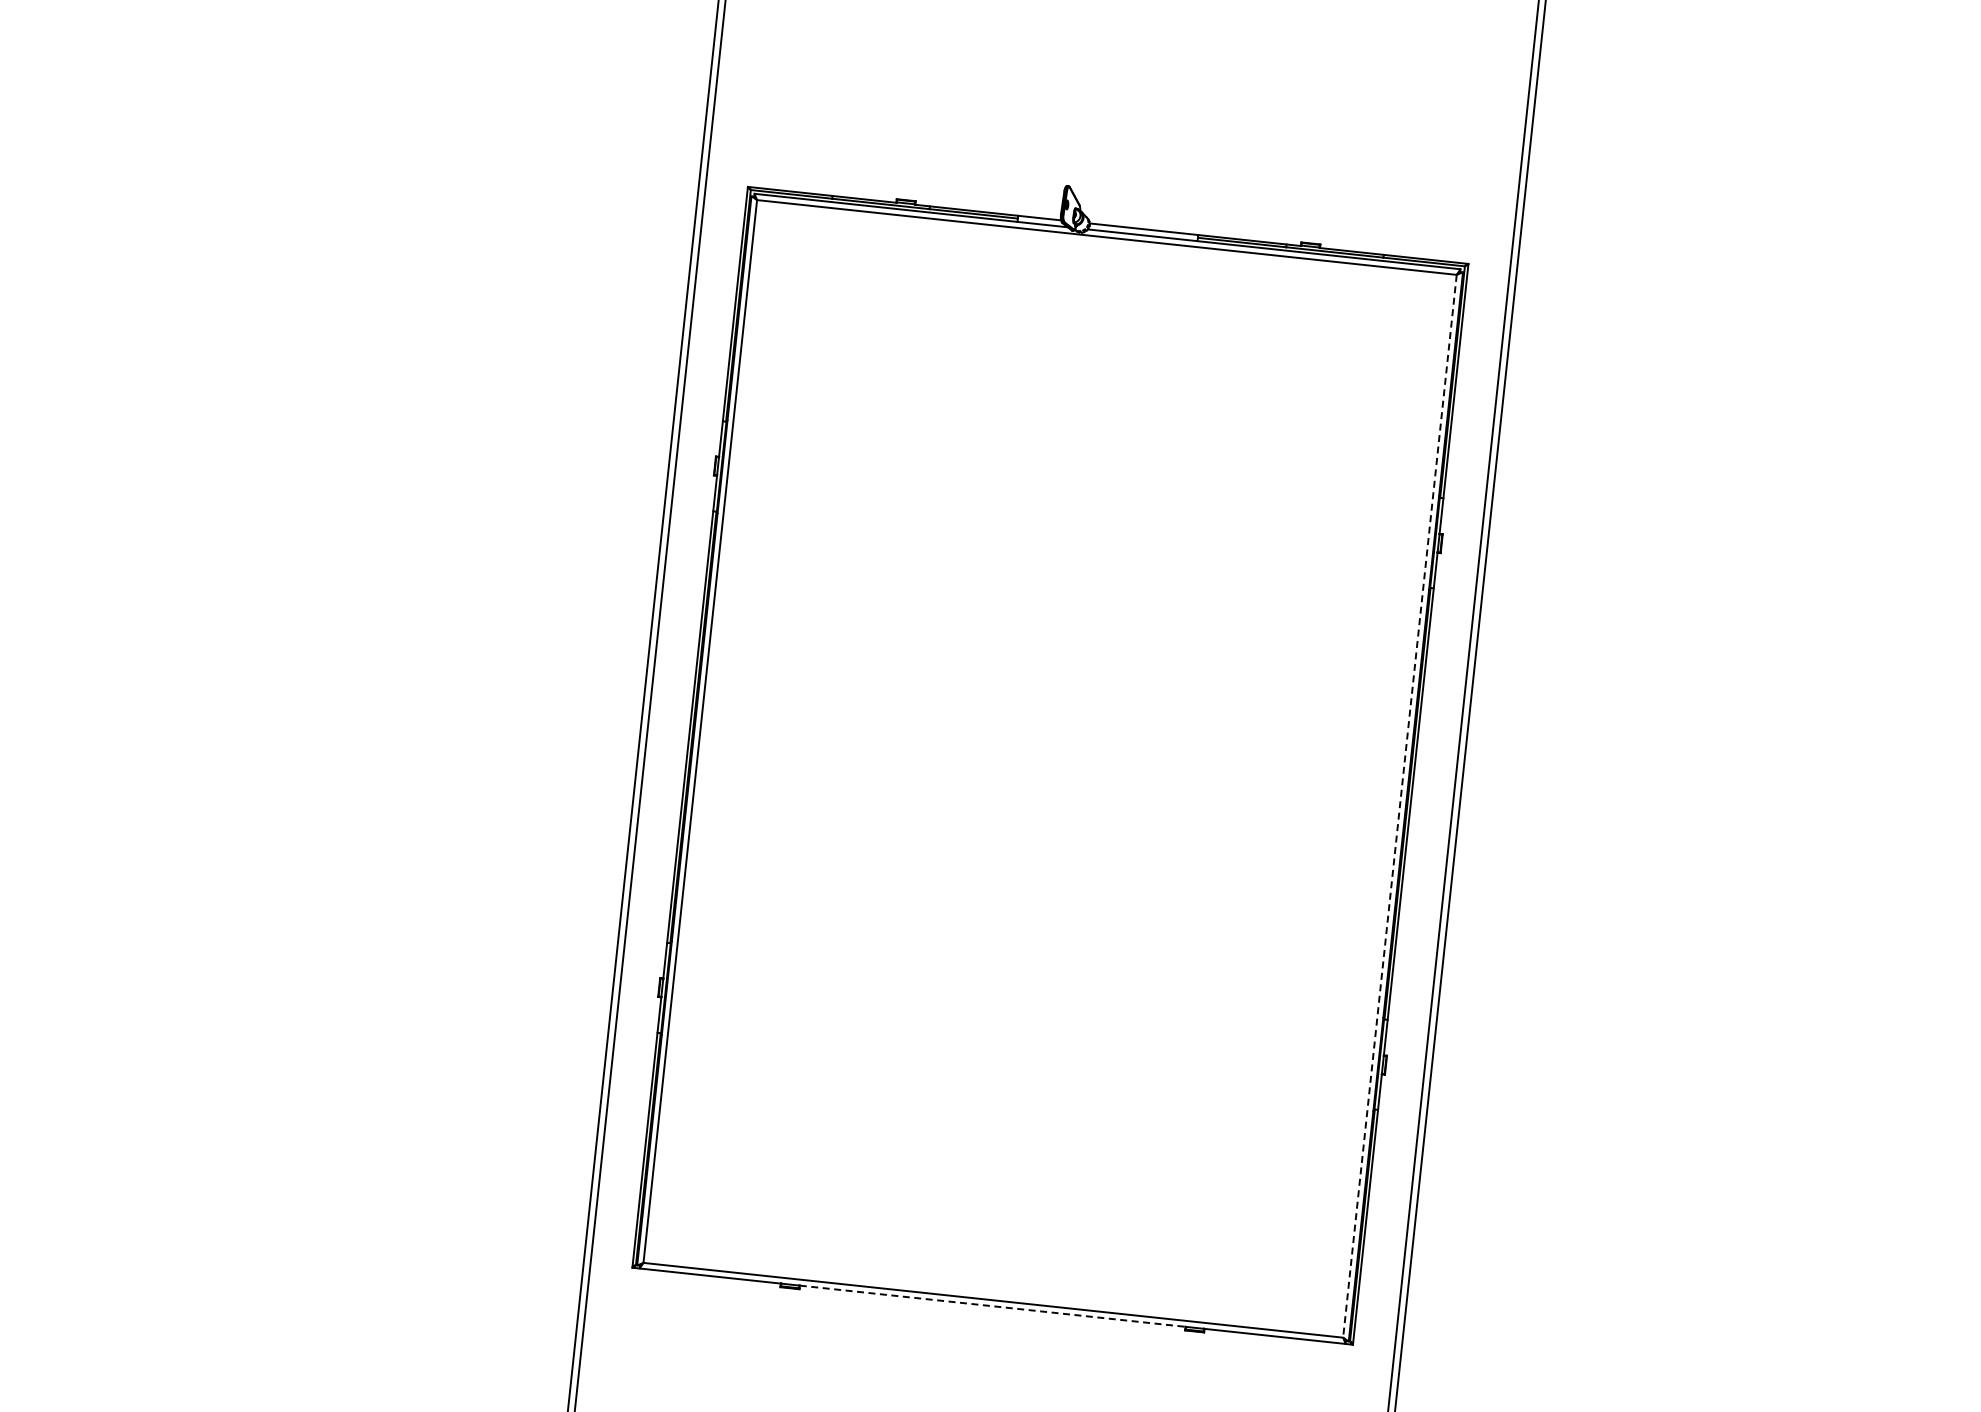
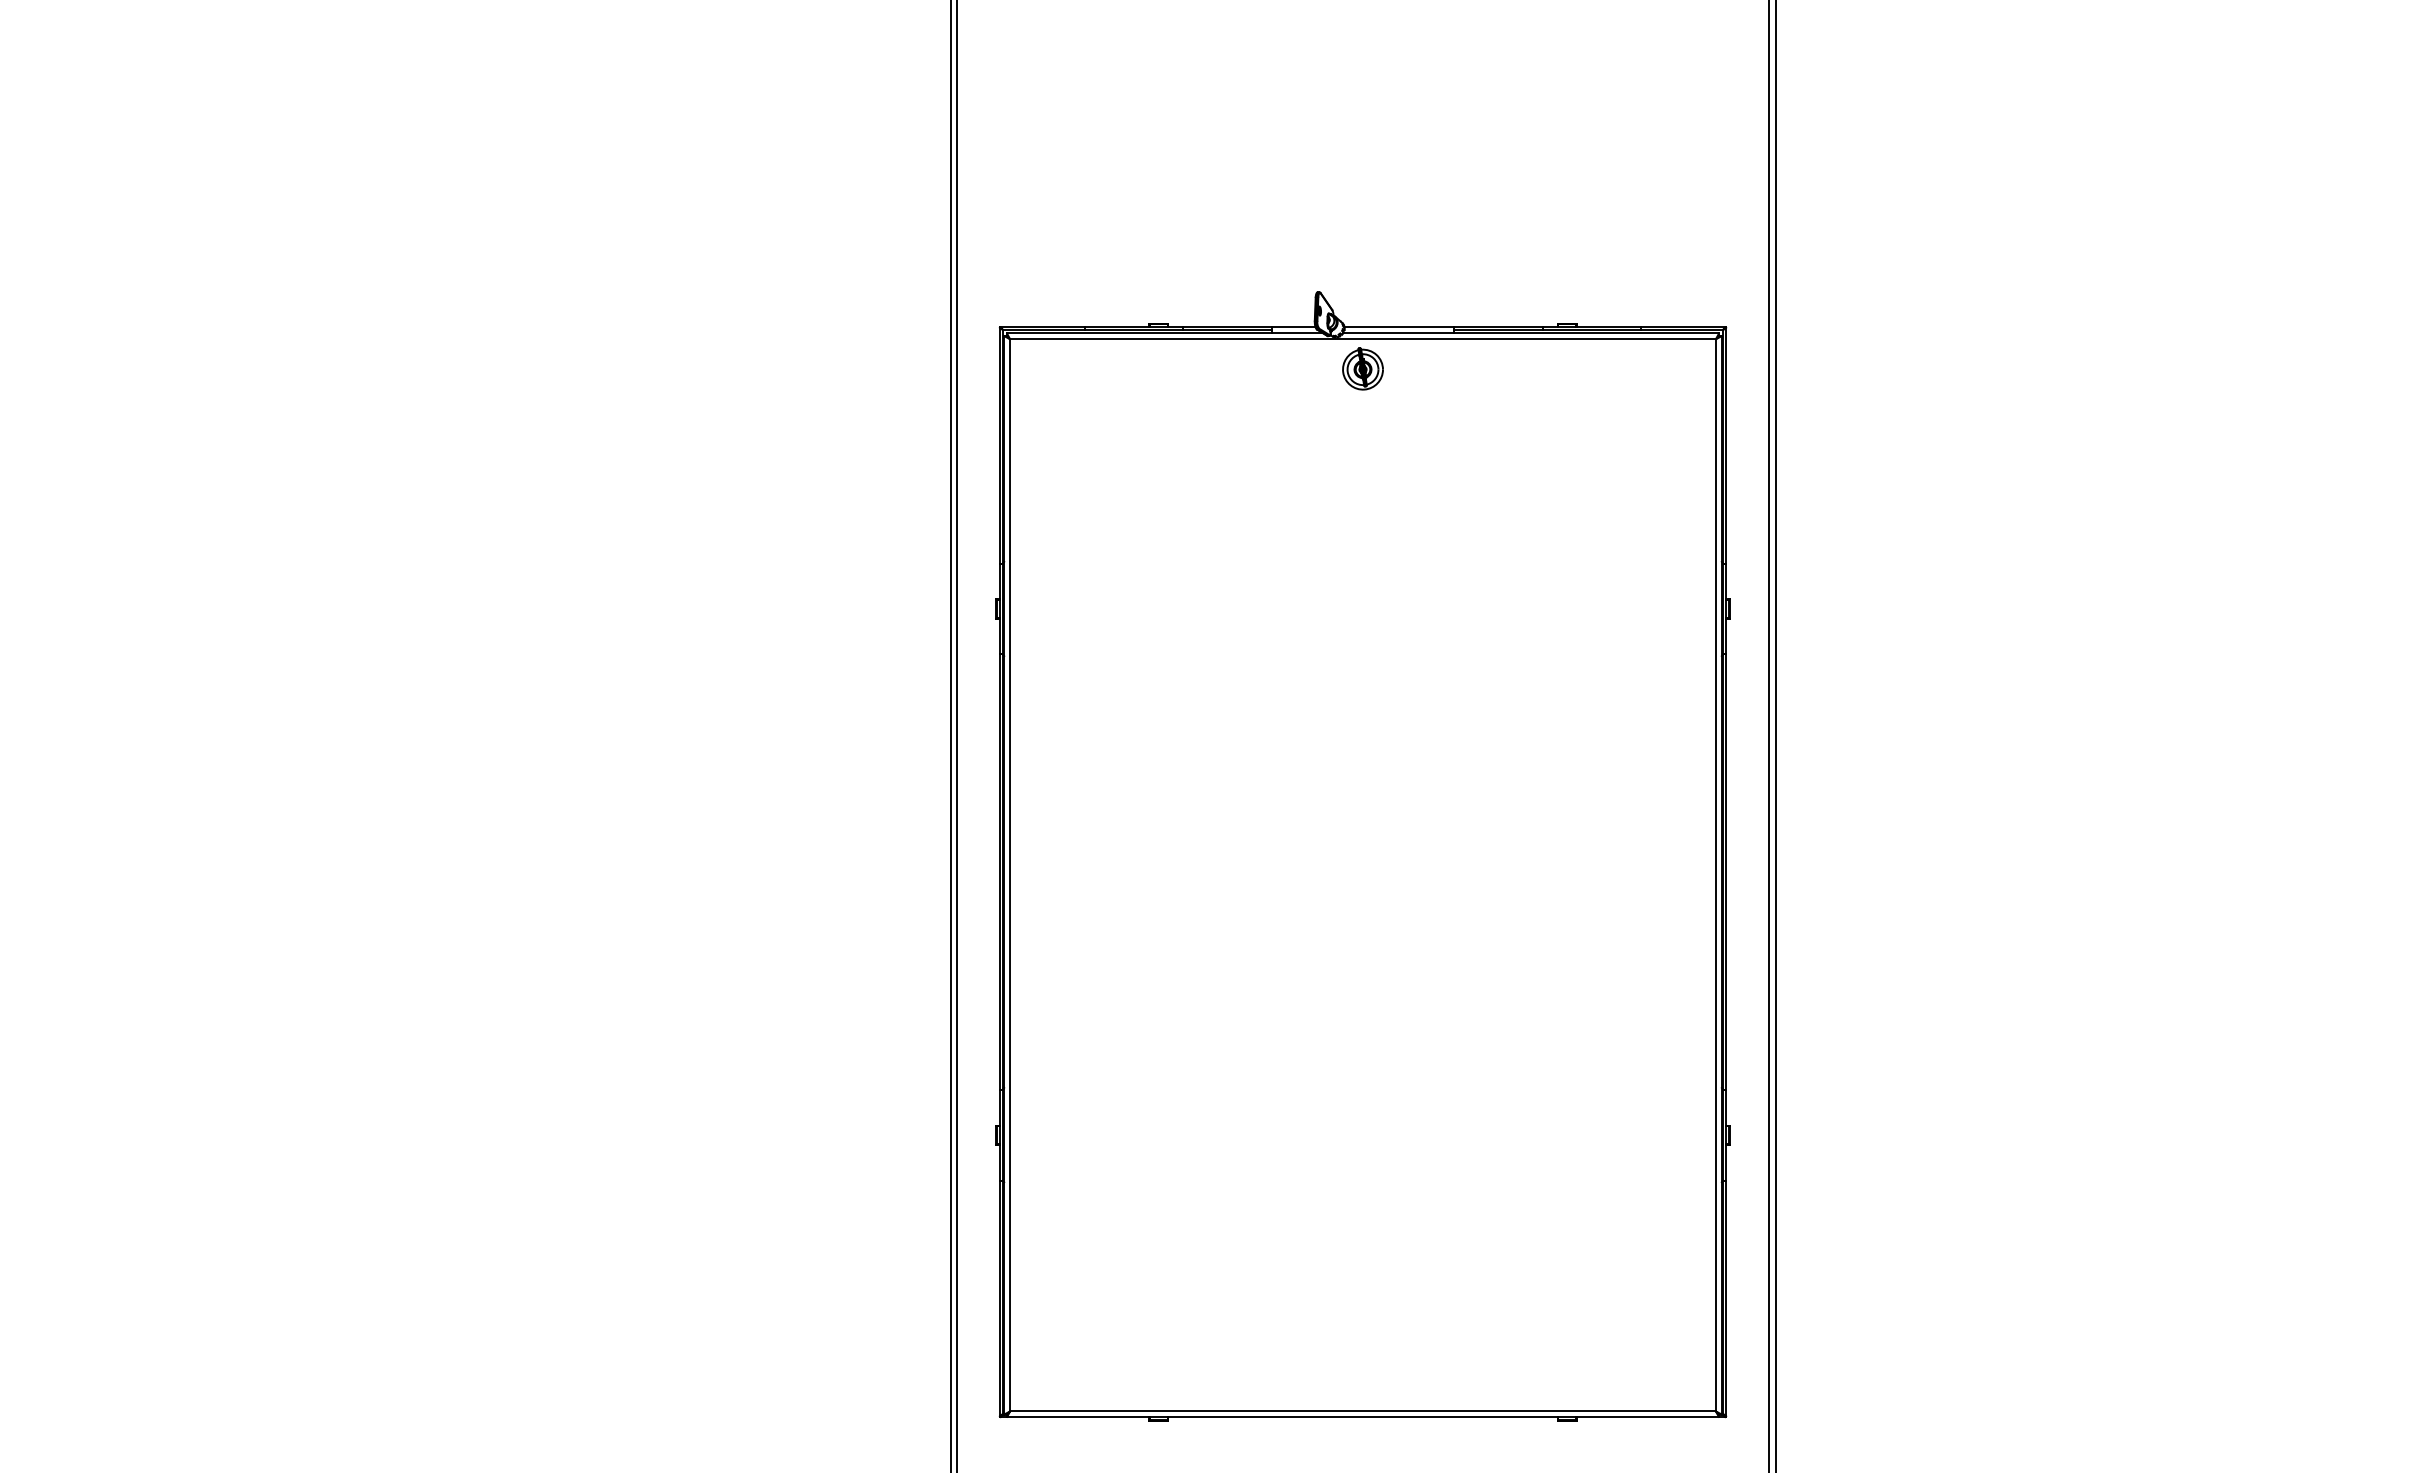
part: (1103, 266) -> (1362, 368), added
line: (1399, 806) -> (1715, 875), dashed -> solid
line: (993, 1306) -> (1363, 1417), dashed -> solid

